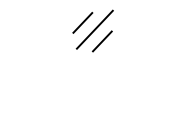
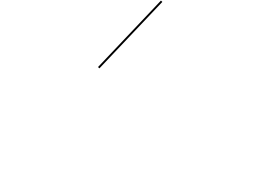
line: (82, 22) -> (108, 22), removed
line: (102, 41) -> (143, 54), removed

